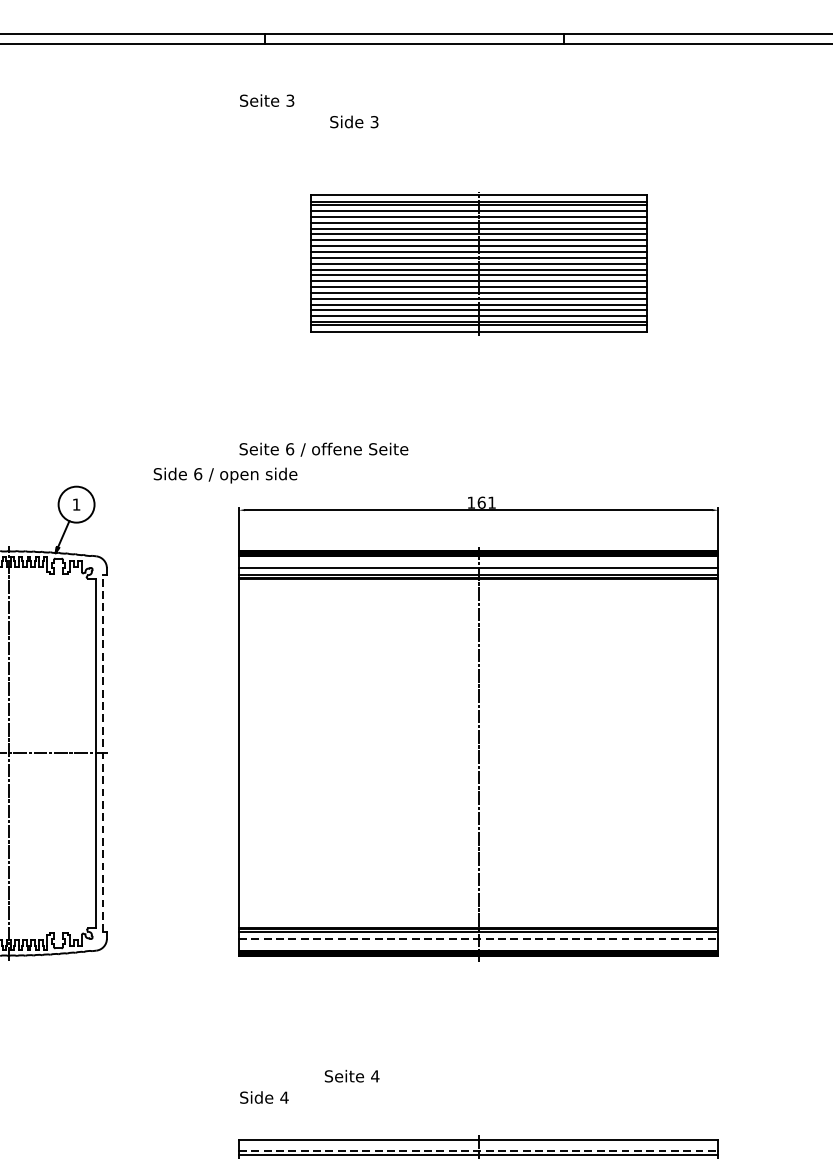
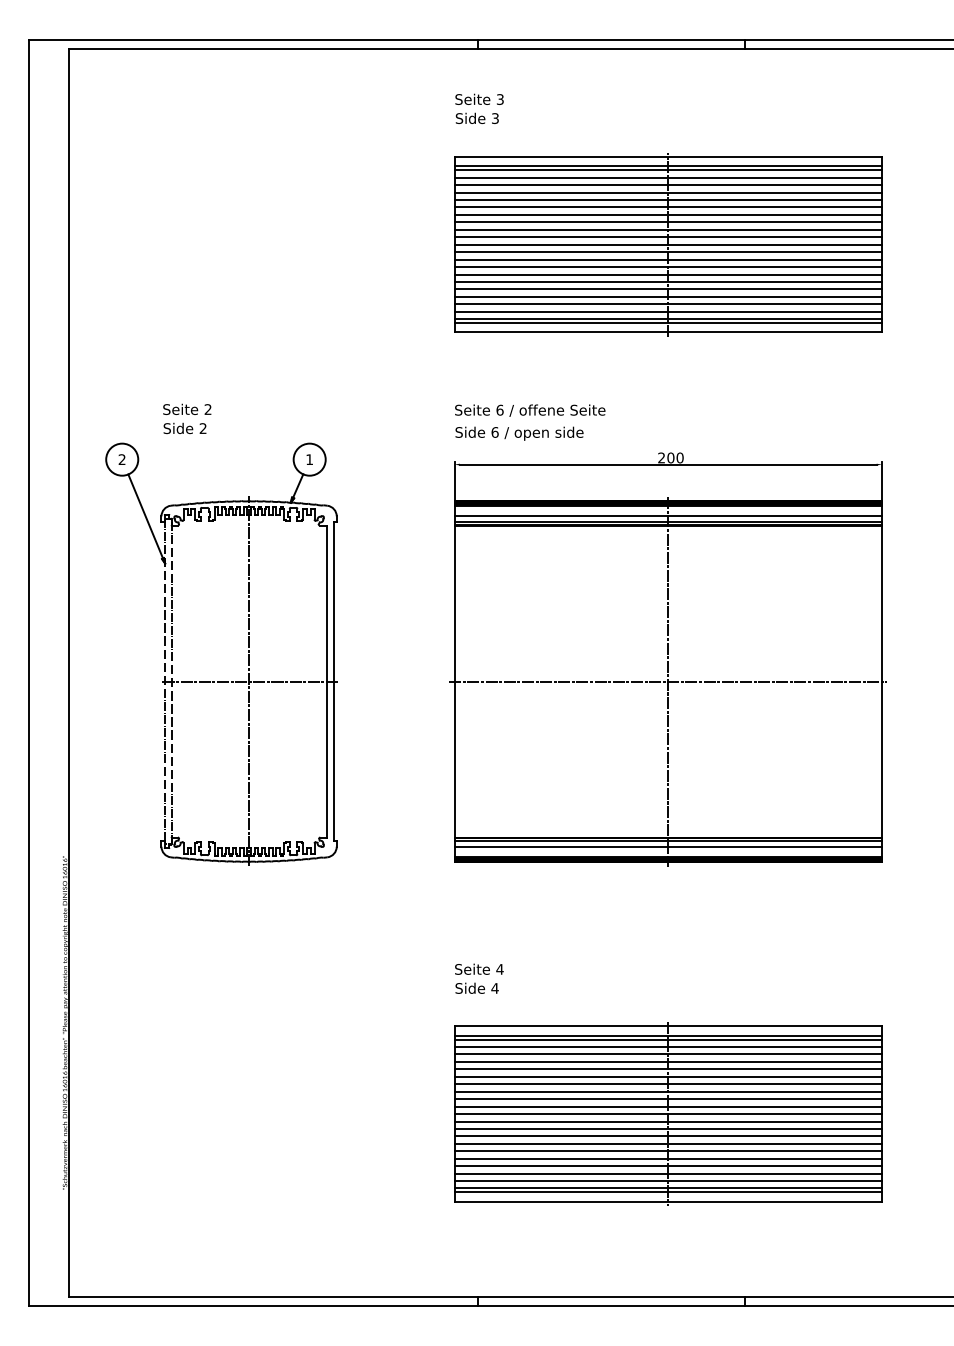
text: (353, 120) -> (476, 117), moved
part: (479, 263) -> (668, 244), size x1.43
text: (225, 475) -> (519, 433), moved
text: (481, 502) -> (670, 457), 161 -> 200
line: (103, 753) -> (333, 681), dashed -> solid
line: (479, 753) -> (668, 681), added
line: (479, 938) -> (668, 846), dashed -> solid
text: (352, 1075) -> (479, 968), moved
line: (479, 1150) -> (668, 1035), dashed -> solid

